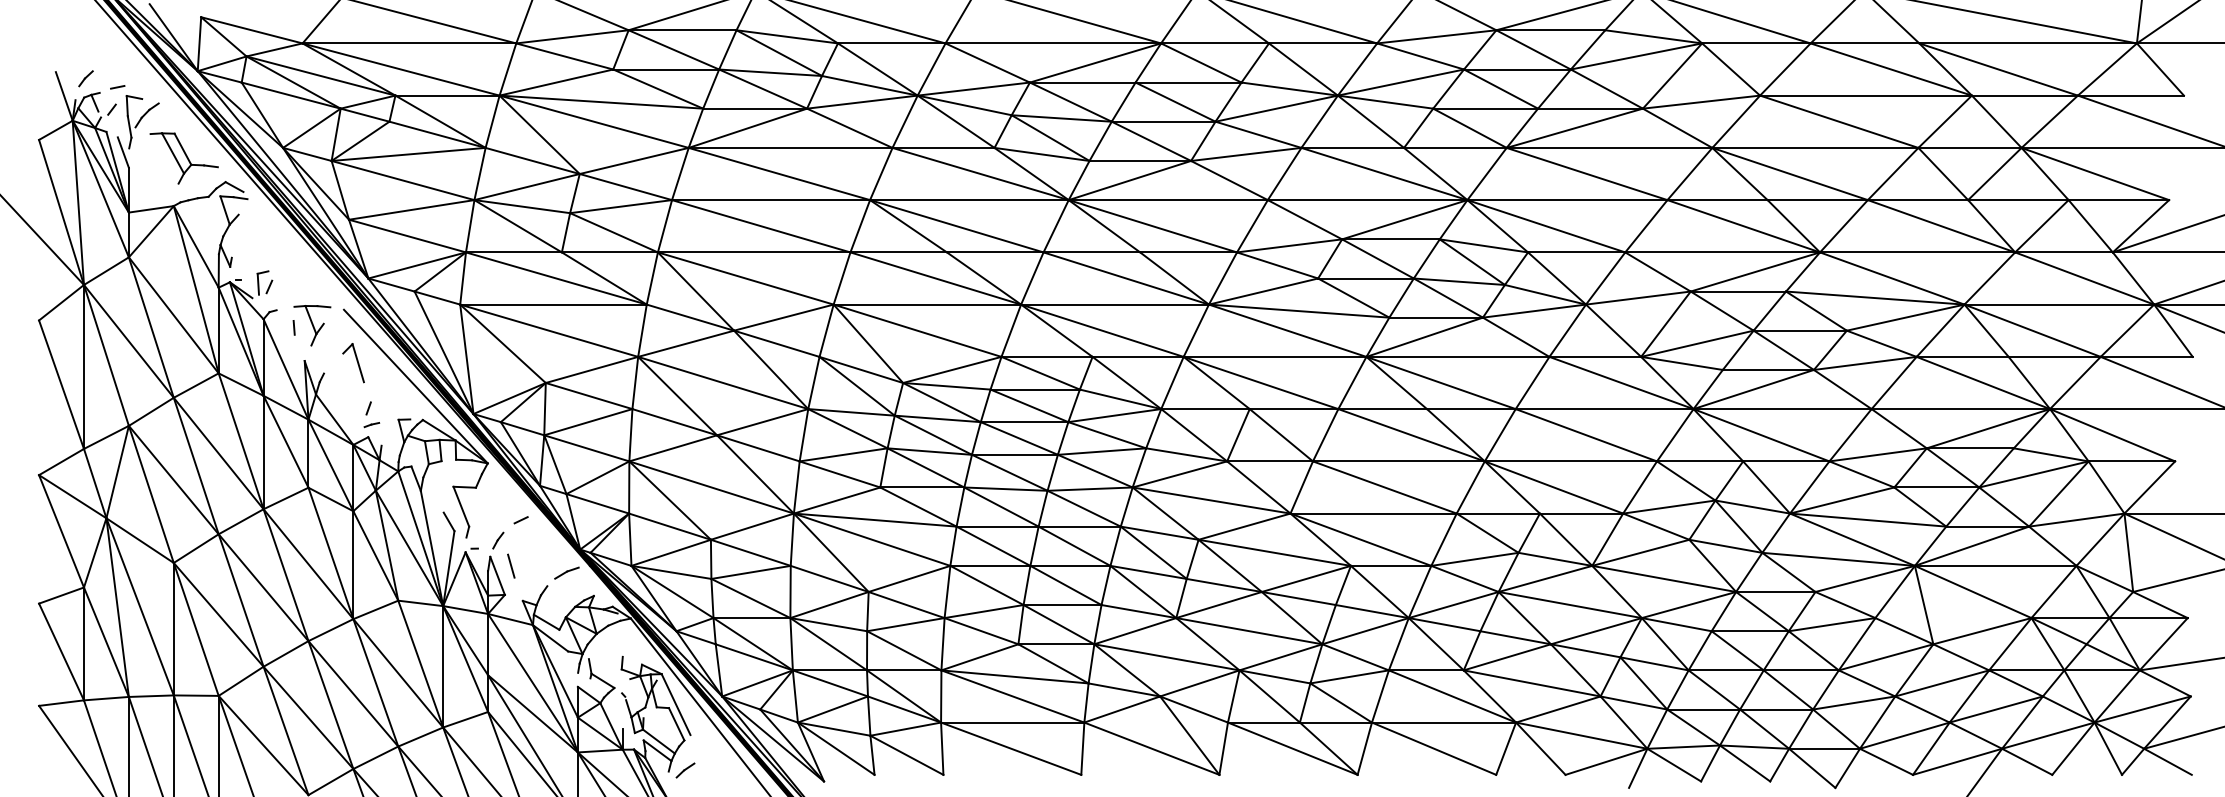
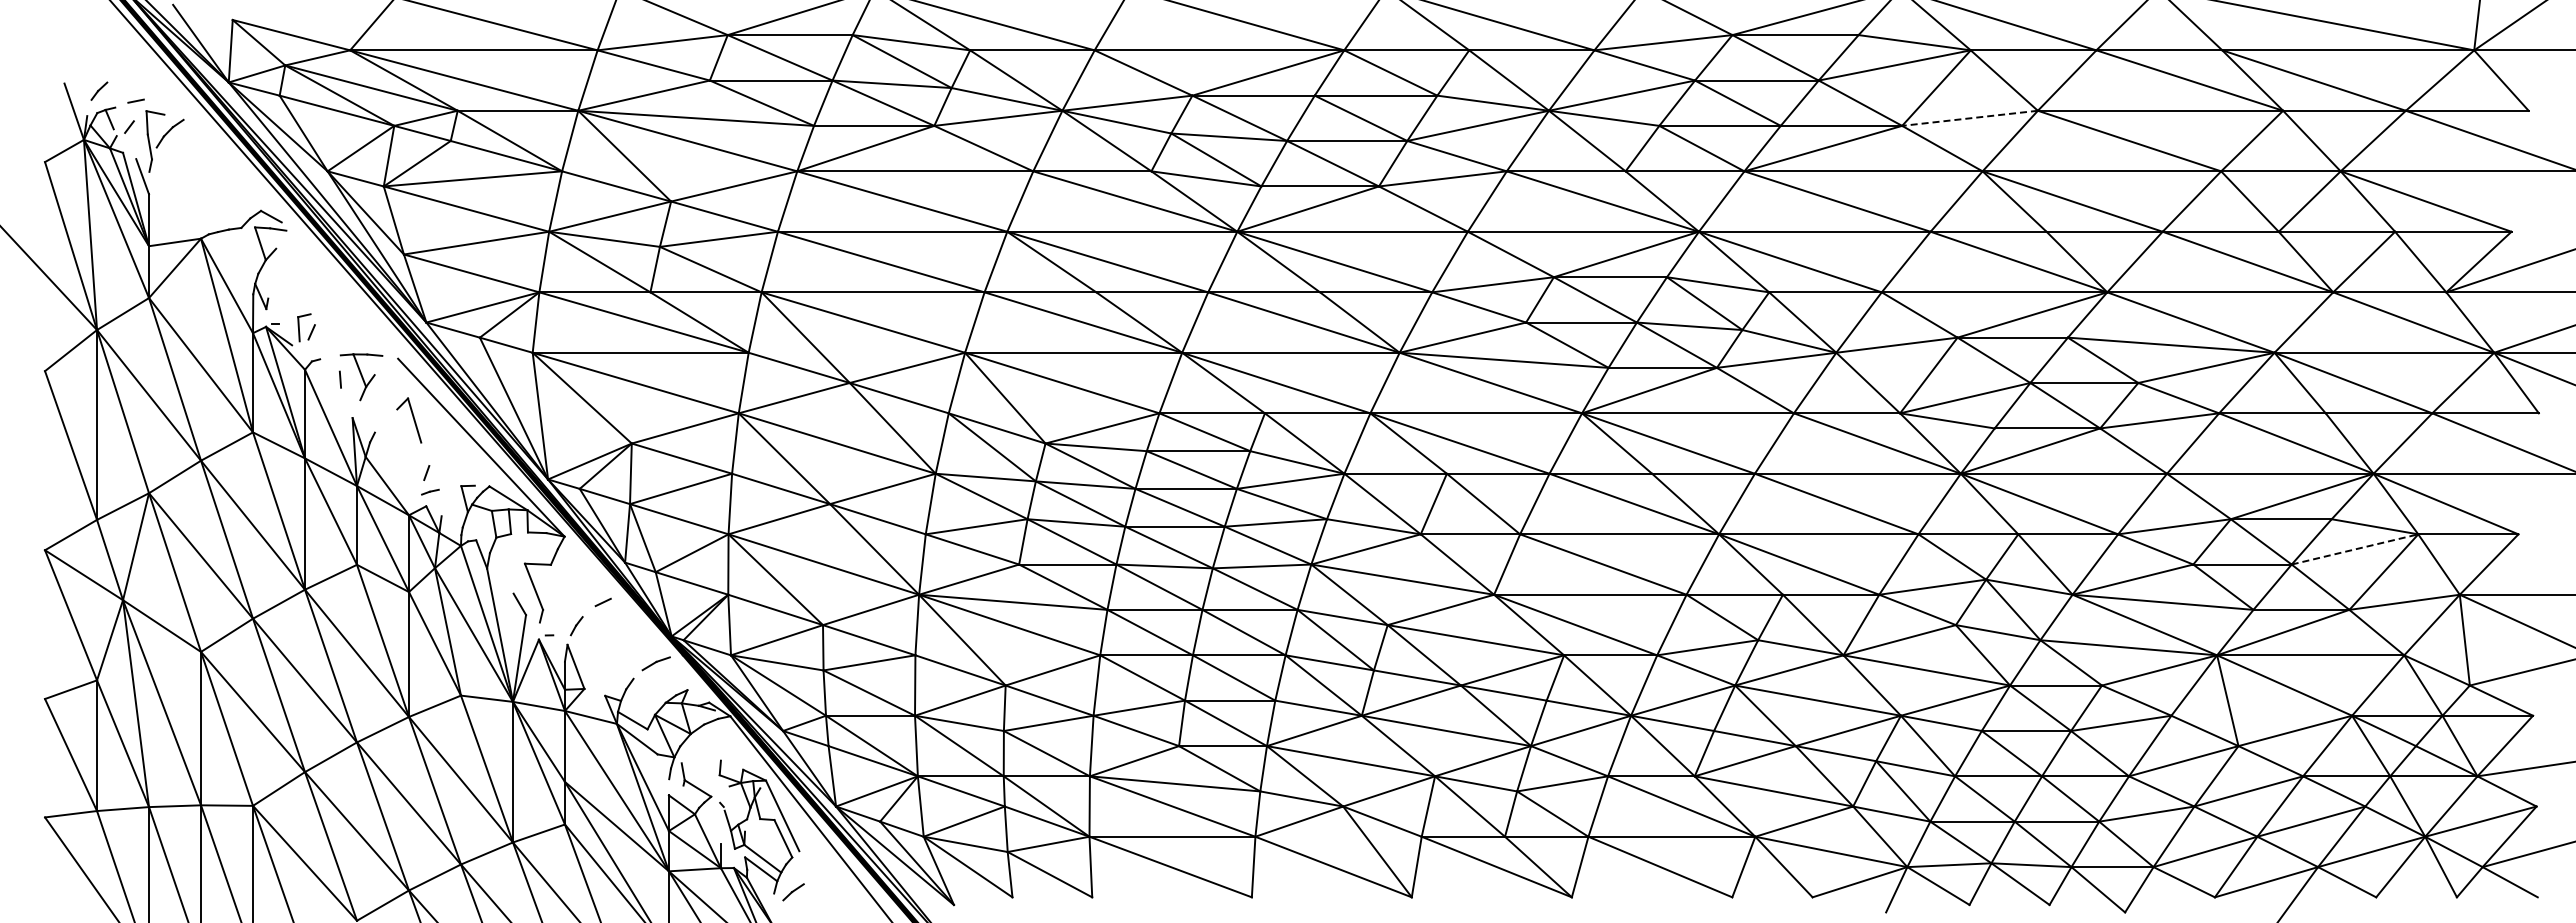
line: (1701, 102) -> (1969, 118), solid -> dashed
part: (183, 158) -> (212, 183), removed
line: (2034, 474) -> (2355, 549), solid -> dashed
line: (511, 566) -> (591, 655), removed

